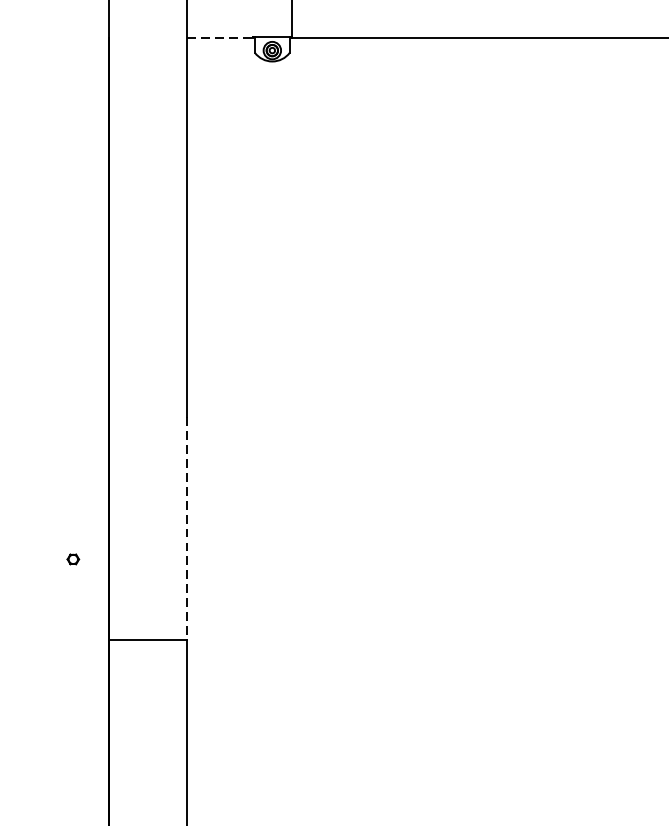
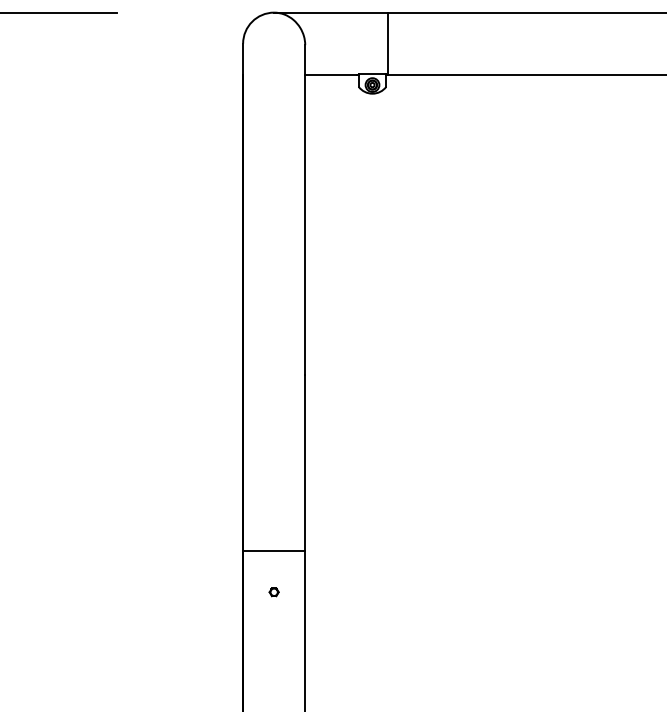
line: (220, 37) -> (331, 74), dashed -> solid
line: (187, 528) -> (305, 462), dashed -> solid
part: (72, 559) -> (273, 592), moved

